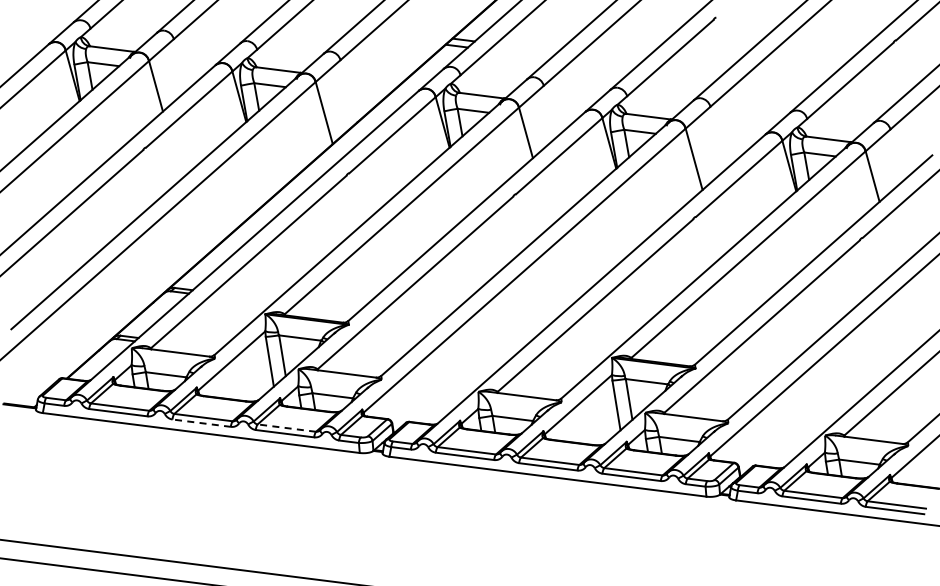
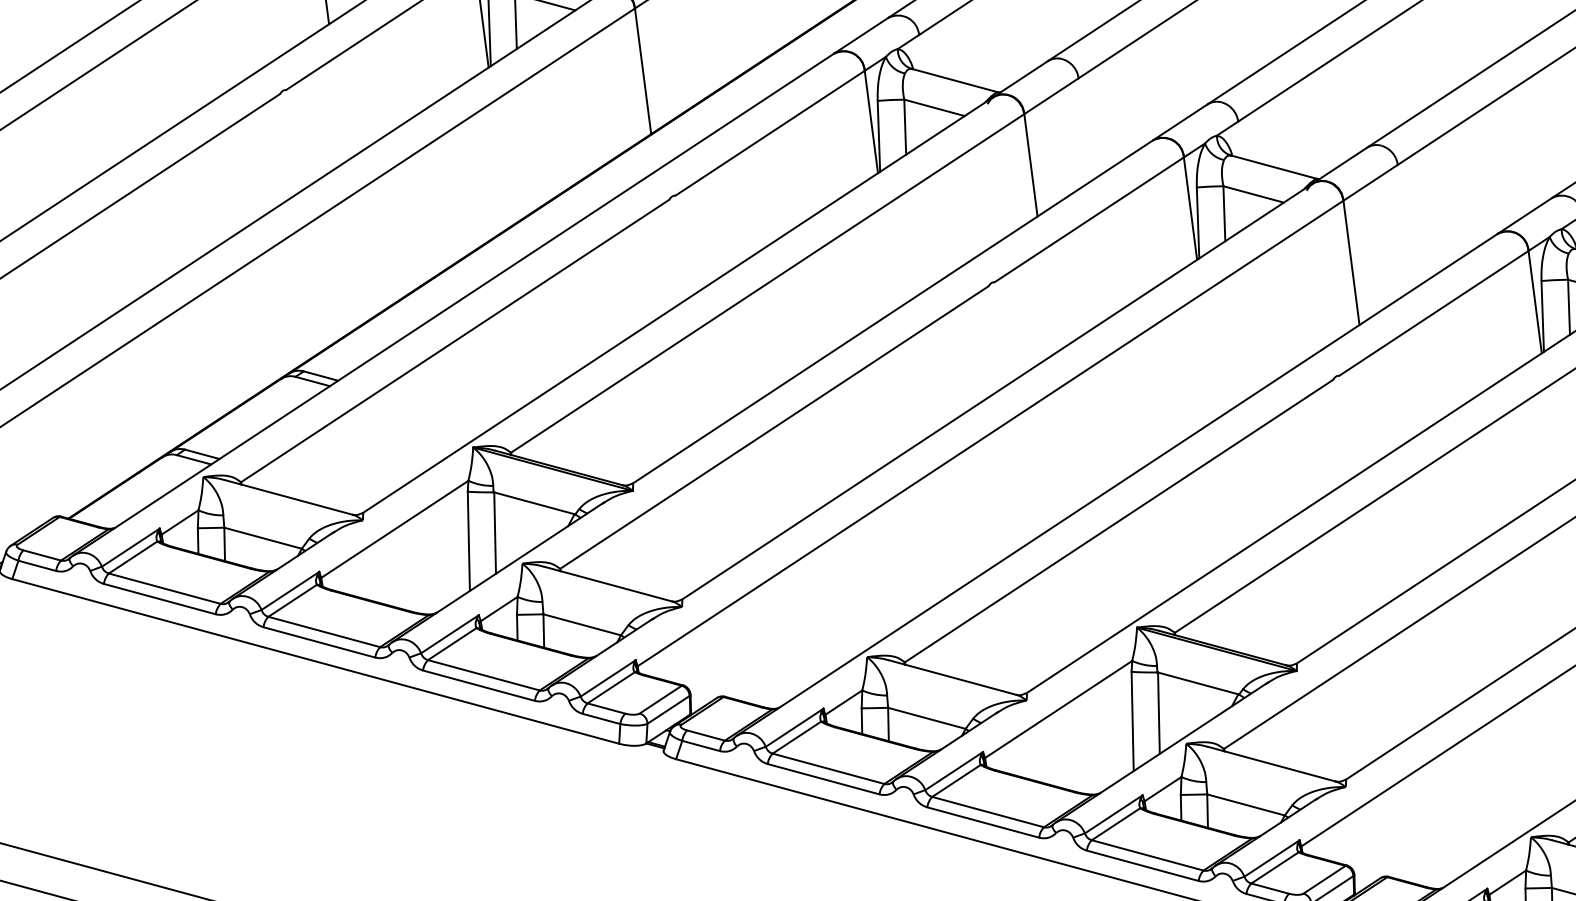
line: (201, 423) -> (318, 642), dashed -> solid
line: (286, 428) -> (483, 675), dashed -> solid

